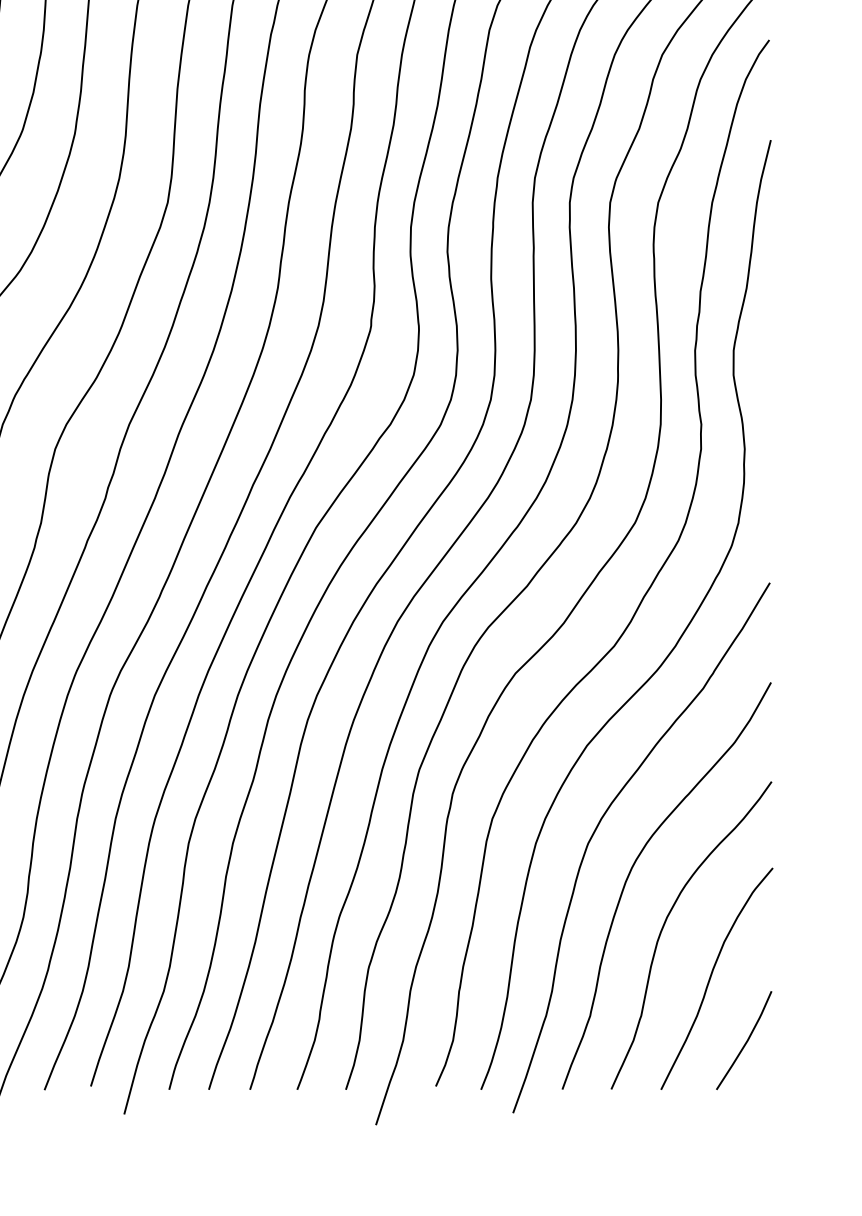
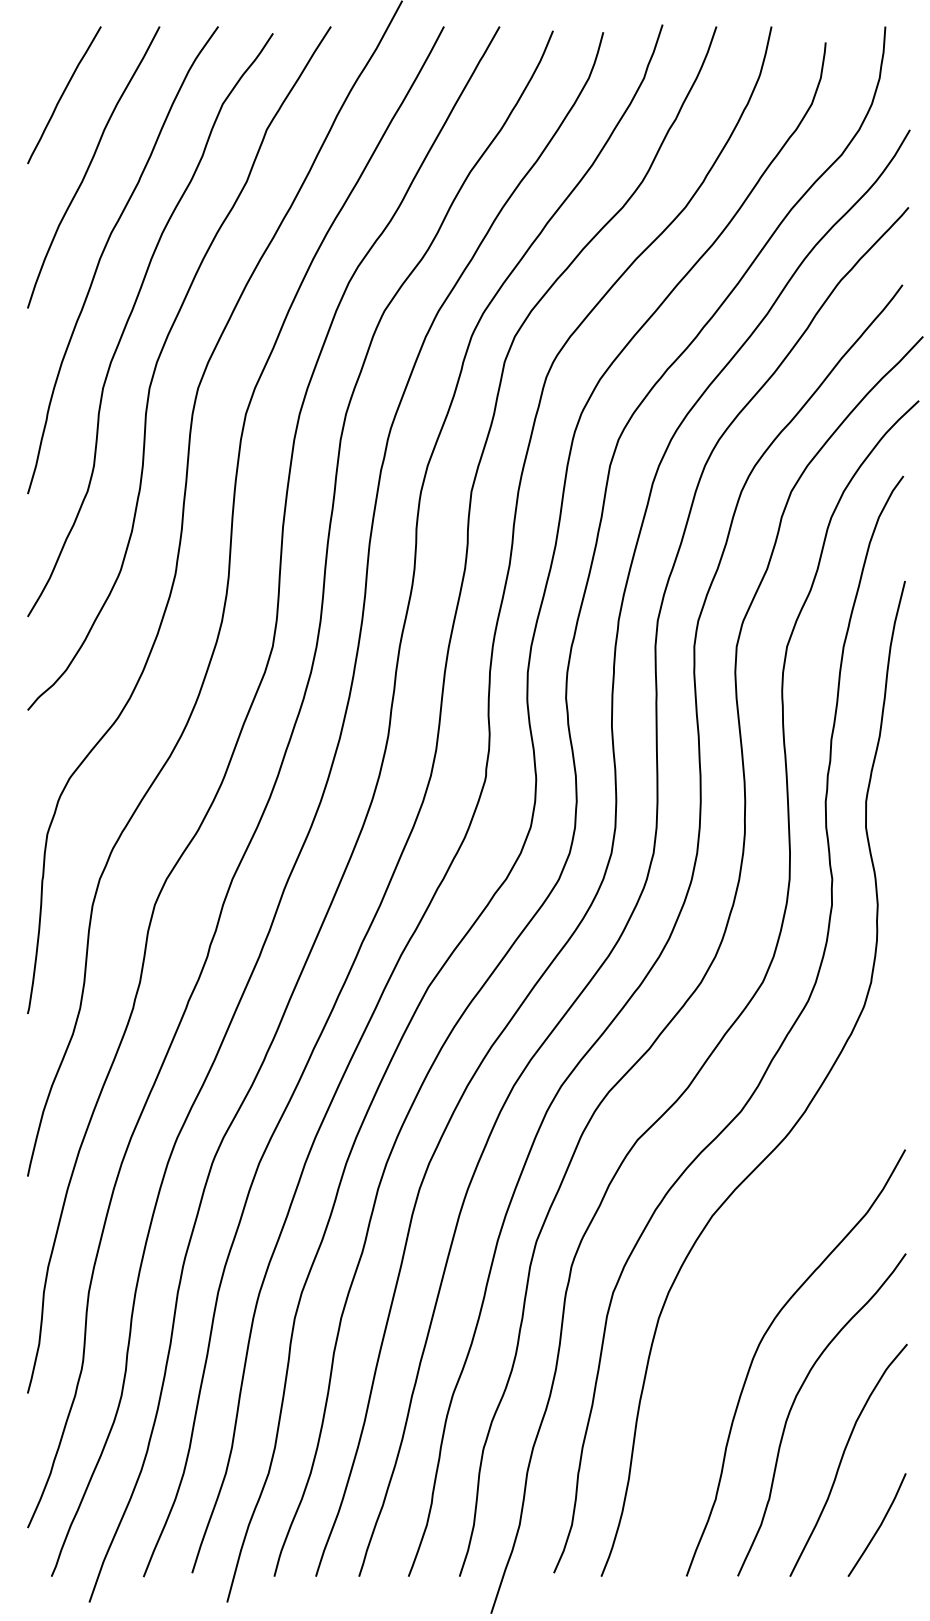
curve: (598, 826) -> (724, 1300), removed

